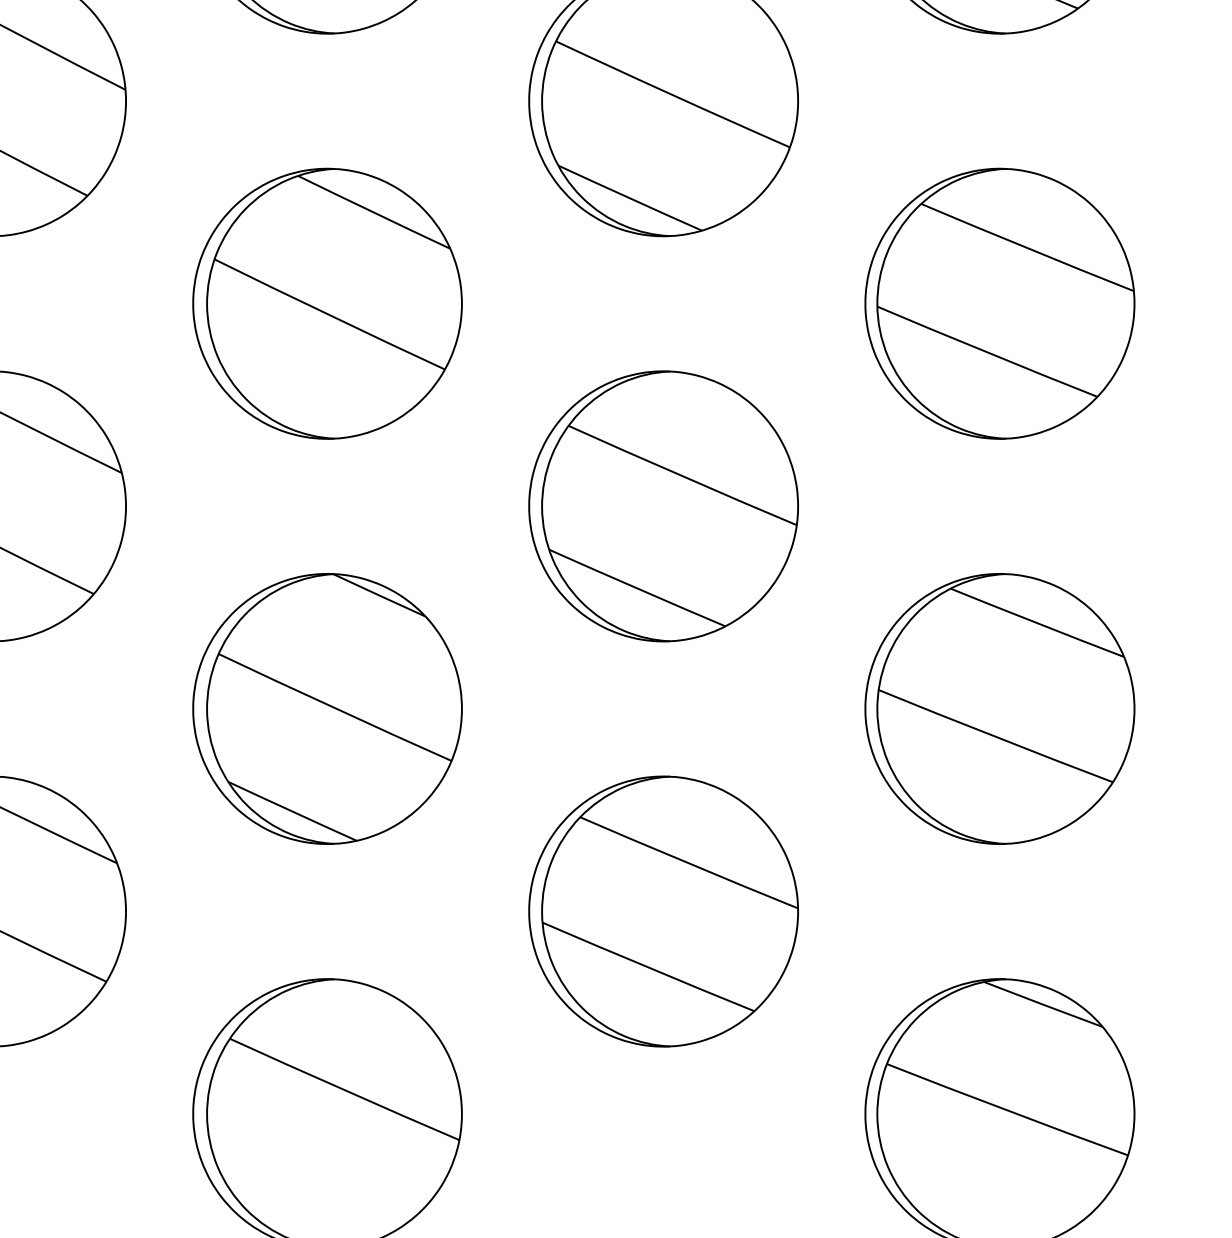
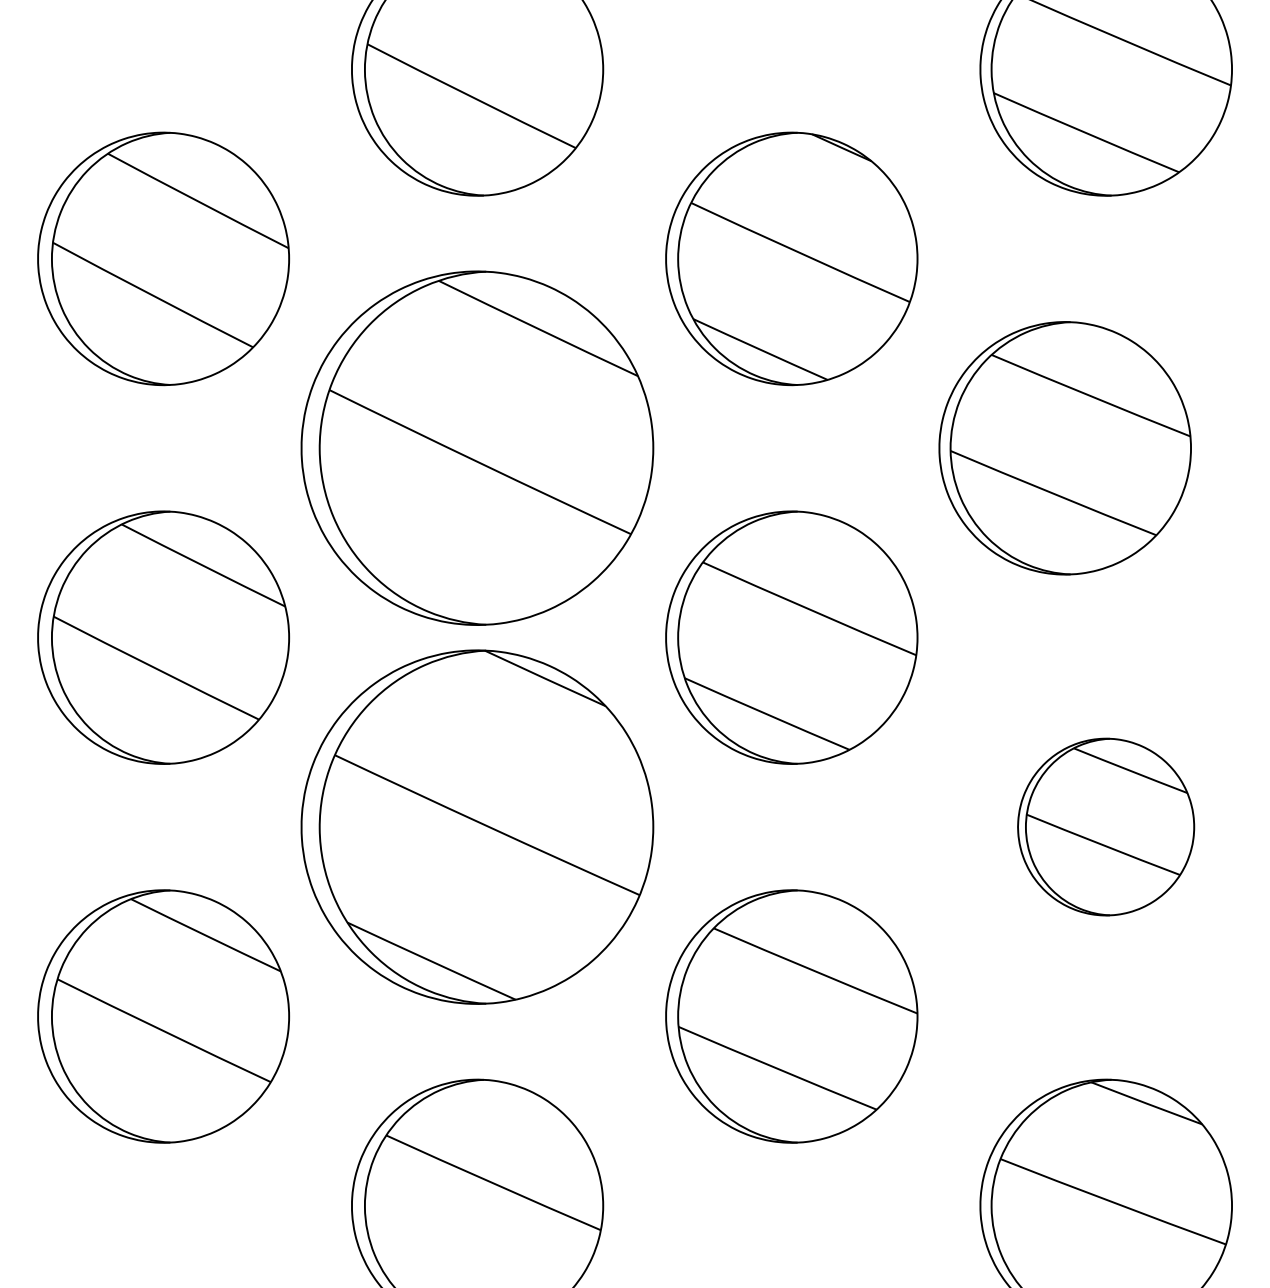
part: (327, 304) -> (477, 448), size x1.4
part: (999, 304) -> (1064, 448), moved
part: (327, 708) -> (477, 826), size x1.4
part: (999, 708) -> (1105, 826), size x0.7

